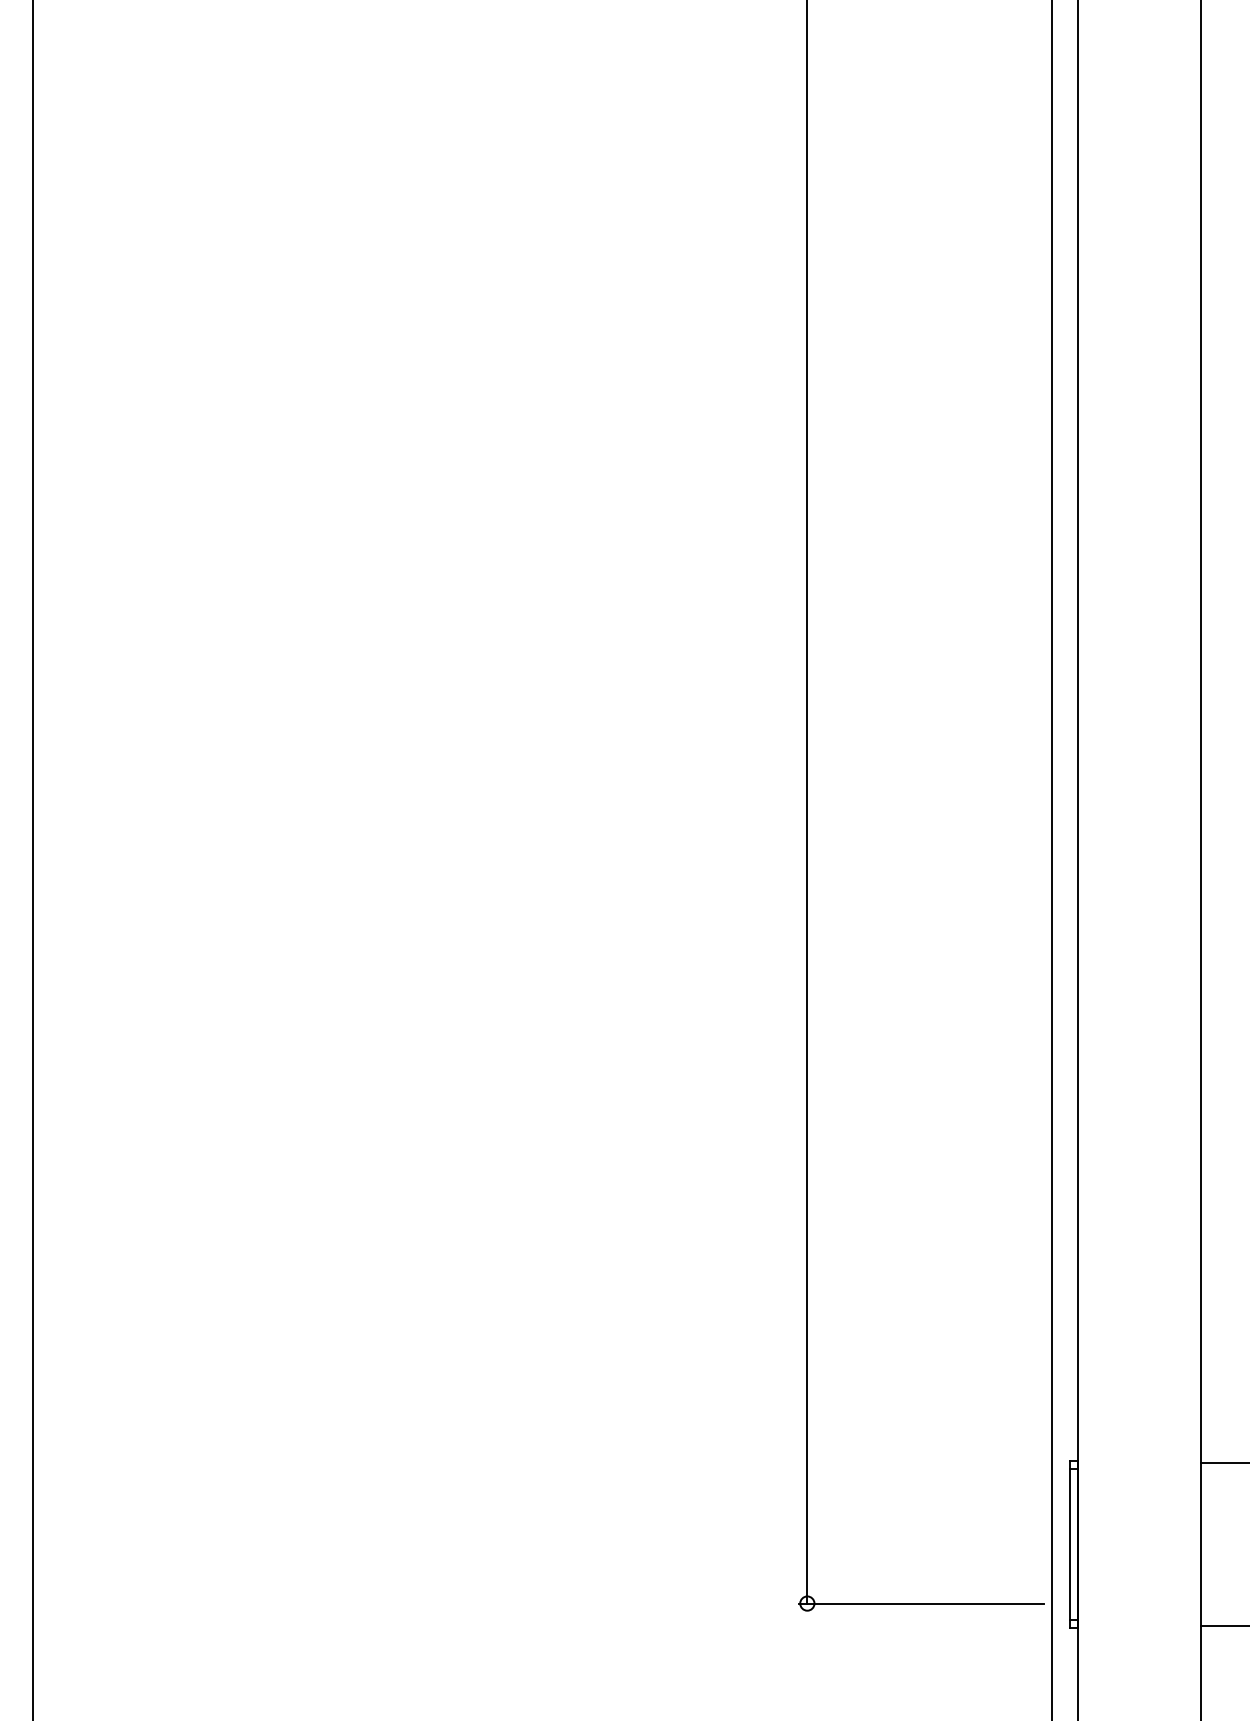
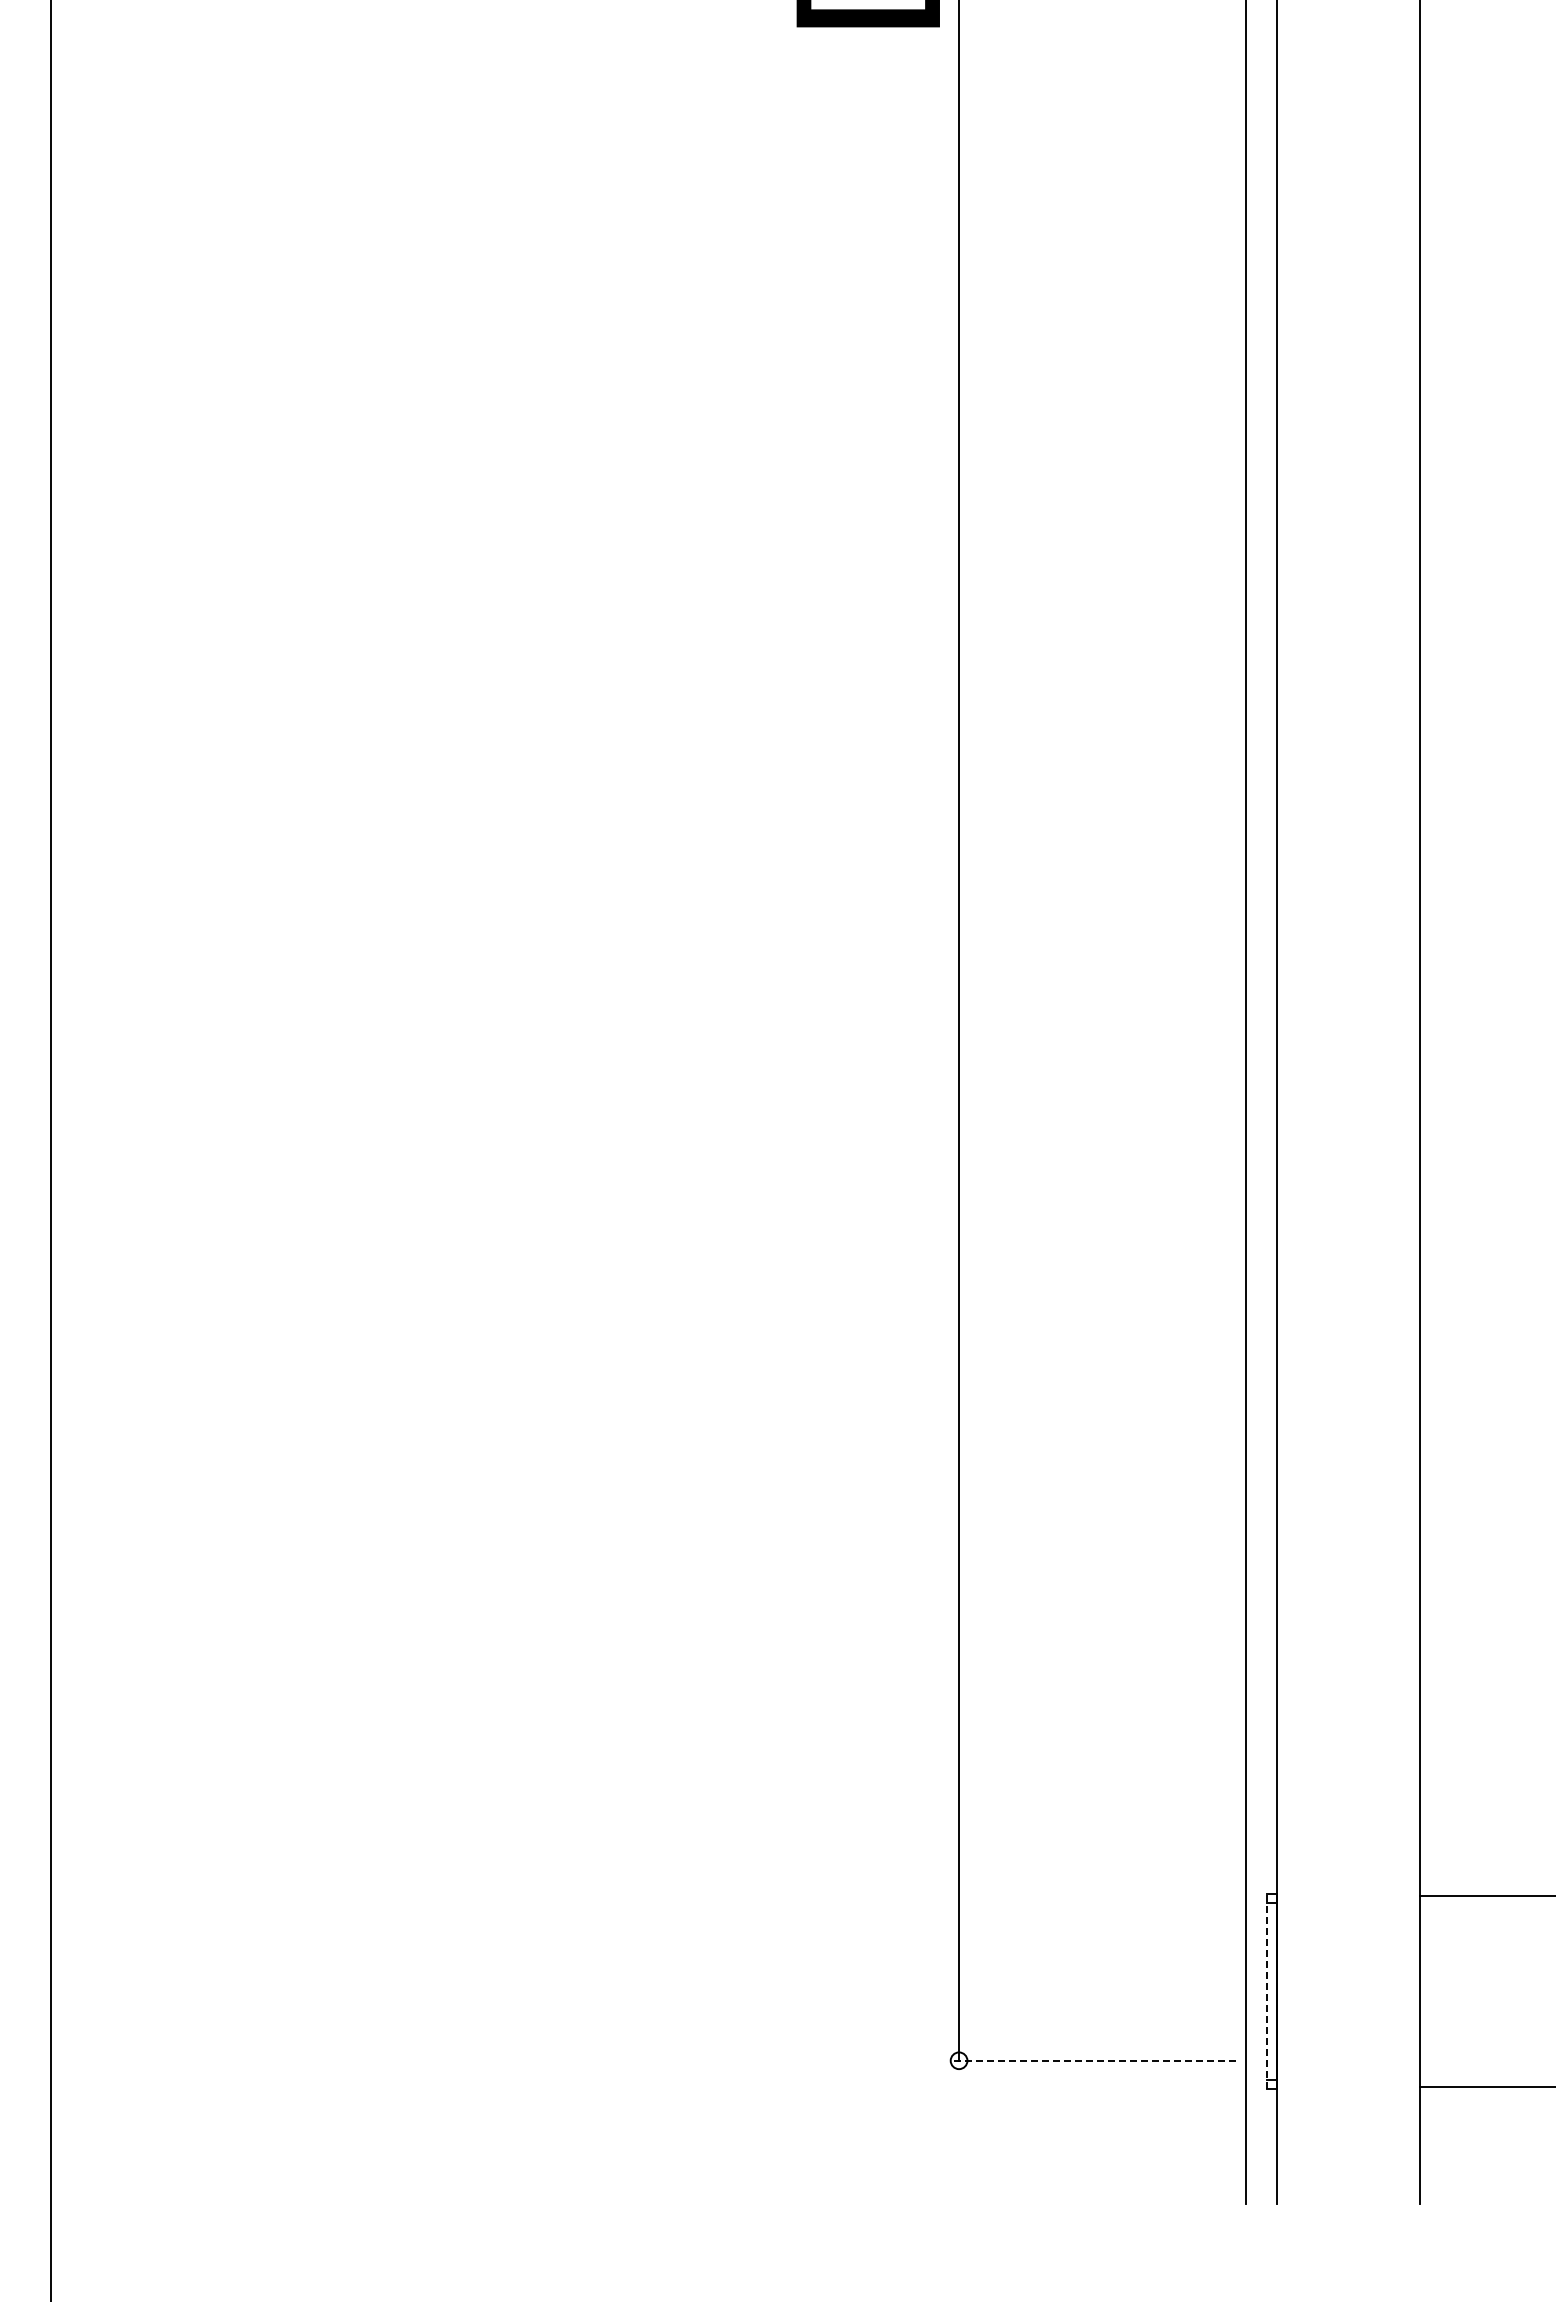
line: (1070, 1544) -> (1267, 1991), solid -> dashed
line: (921, 1603) -> (1092, 2060), solid -> dashed

